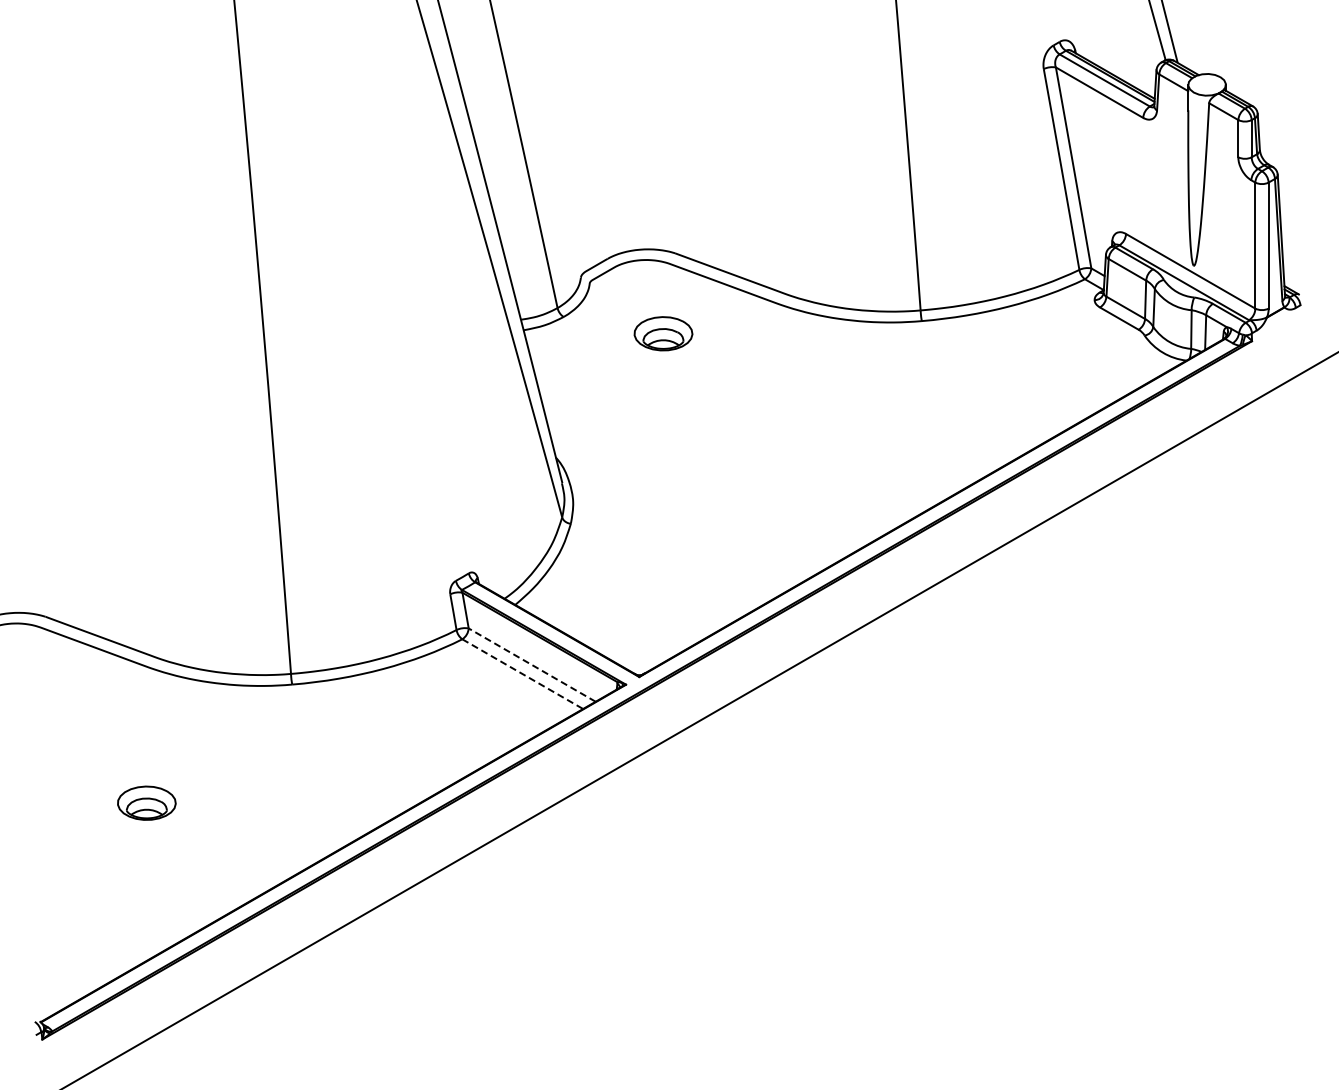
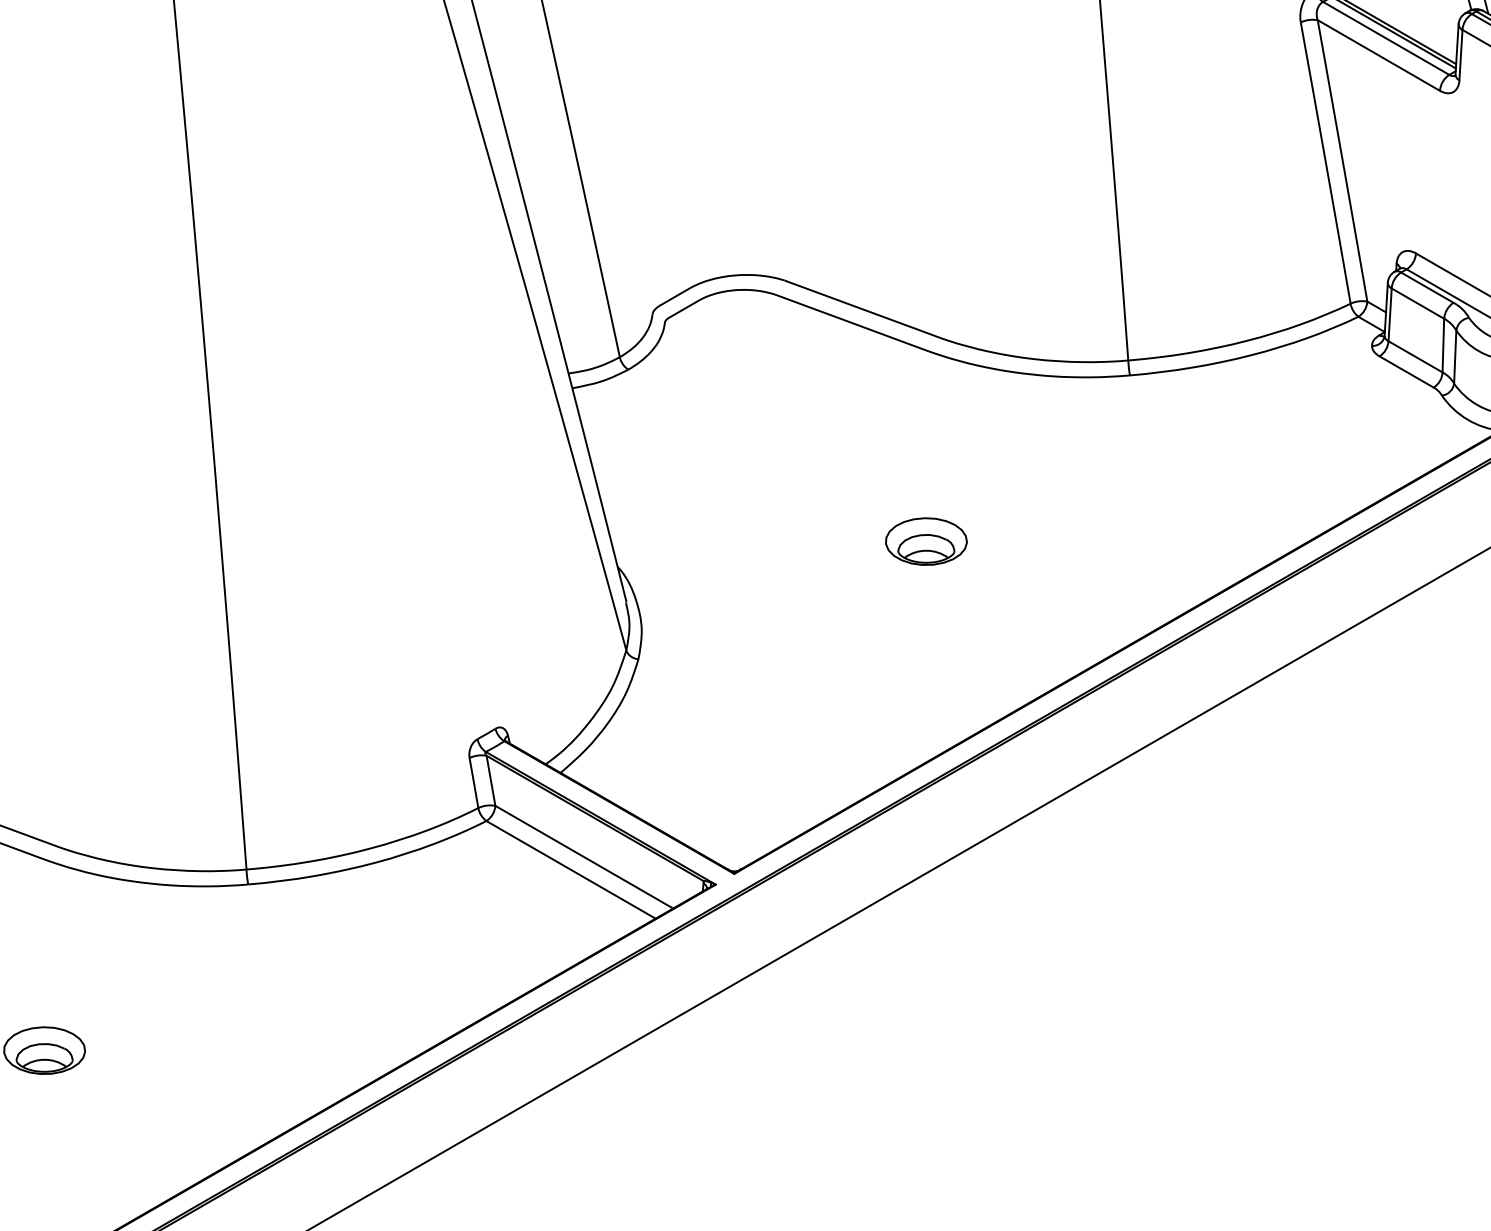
part: (663, 333) -> (926, 541), moved
line: (531, 664) -> (583, 856), dashed -> solid
line: (522, 674) -> (570, 870), dashed -> solid

